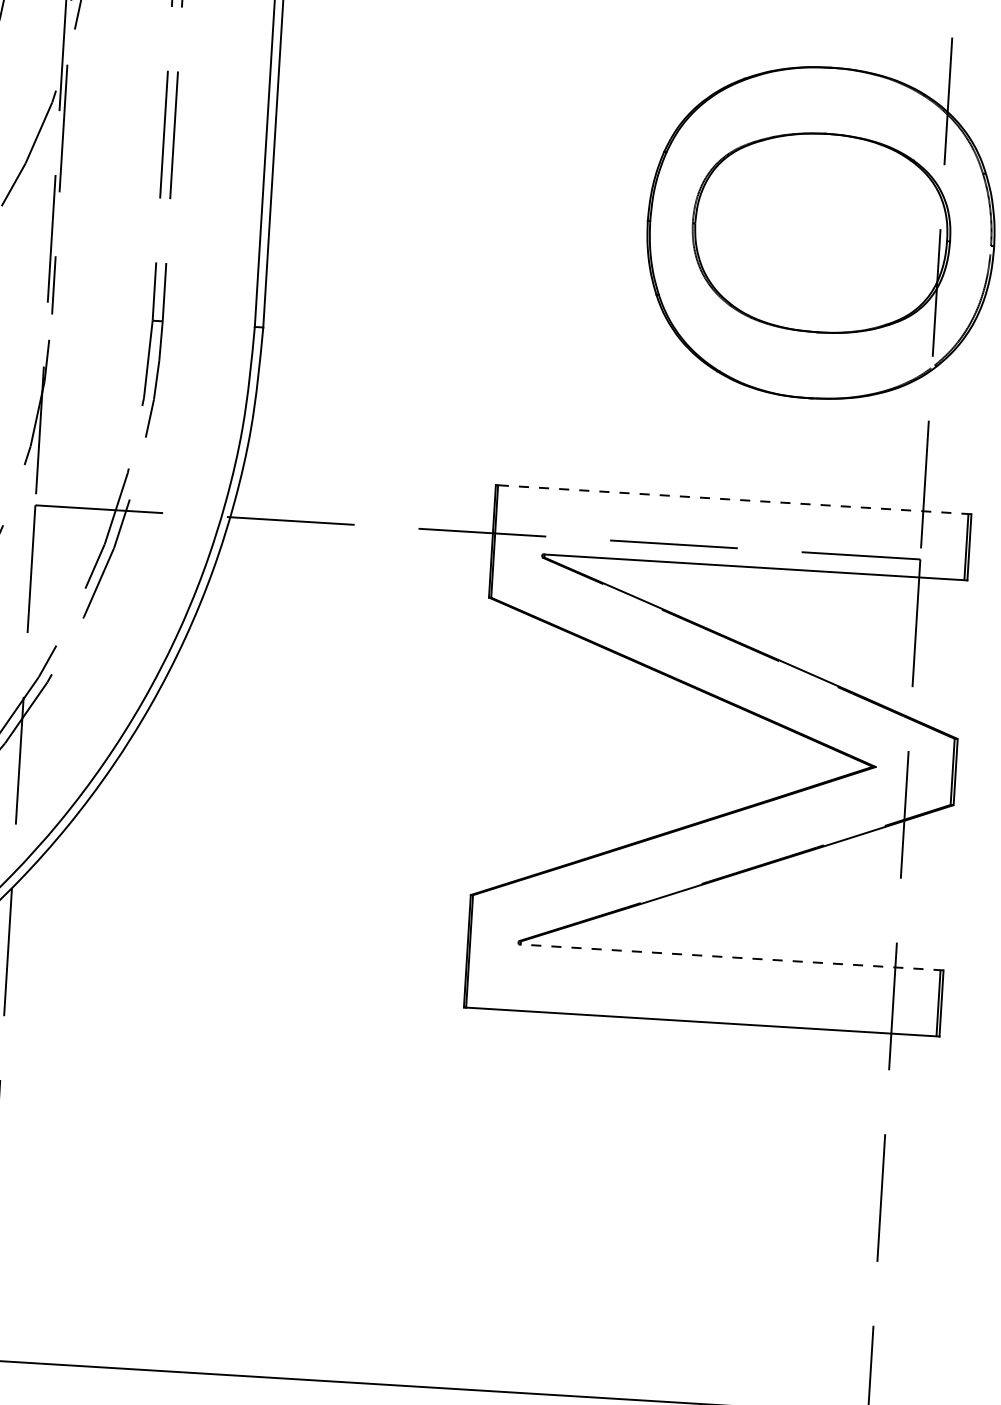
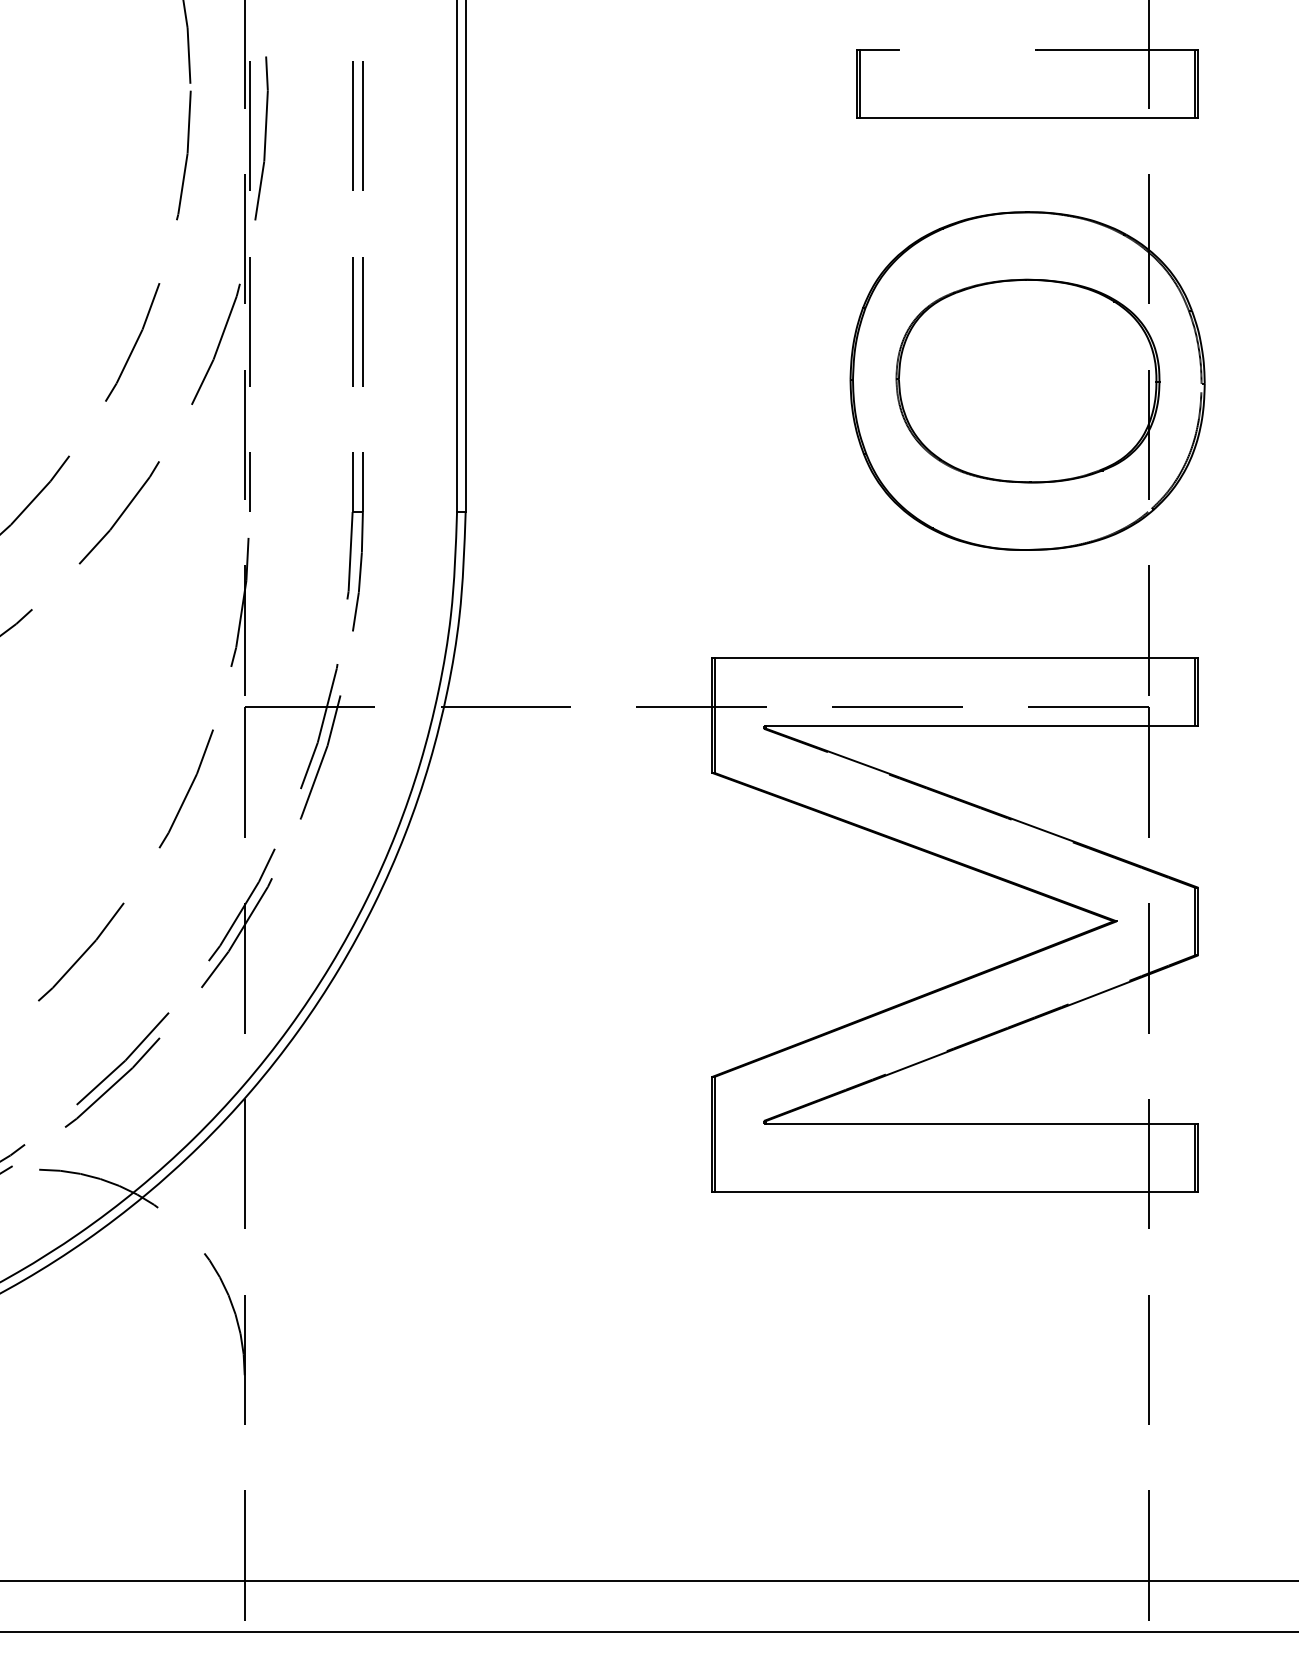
line: (734, 500) -> (956, 658), dashed -> solid
line: (731, 957) -> (981, 1124), dashed -> solid

